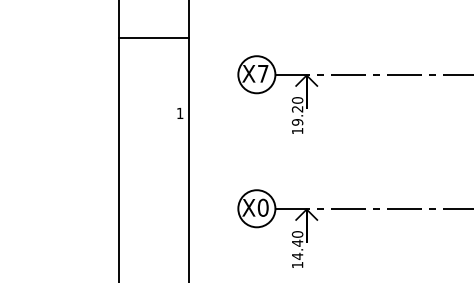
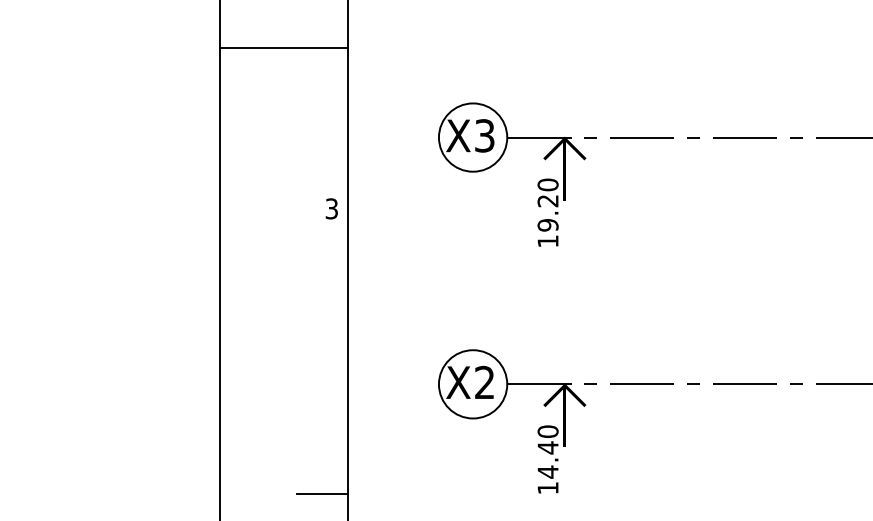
line: (154, 38) -> (284, 48), moved
text: (263, 73) -> (485, 135), X7 -> X3
text: (180, 113) -> (332, 208), 1 -> 3
text: (262, 207) -> (483, 382), X0 -> X2
line: (175, 268) -> (323, 494), added

